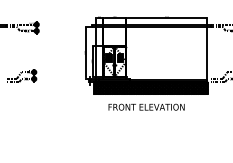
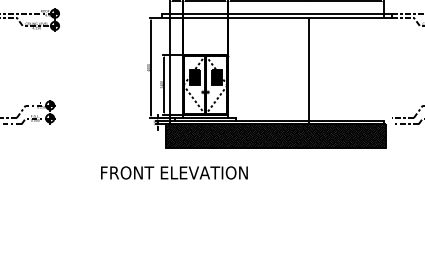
line: (207, 54) -> (309, 71), moved
text: (146, 106) -> (174, 171), moved

